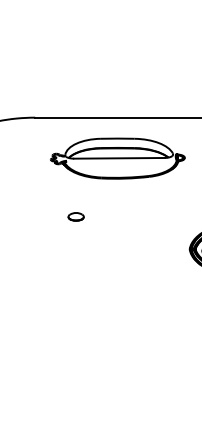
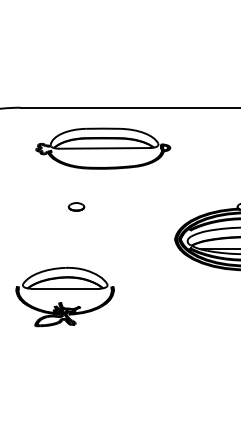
part: (76, 216) -> (76, 206), moved
part: (77, 312) -> (62, 302), added

